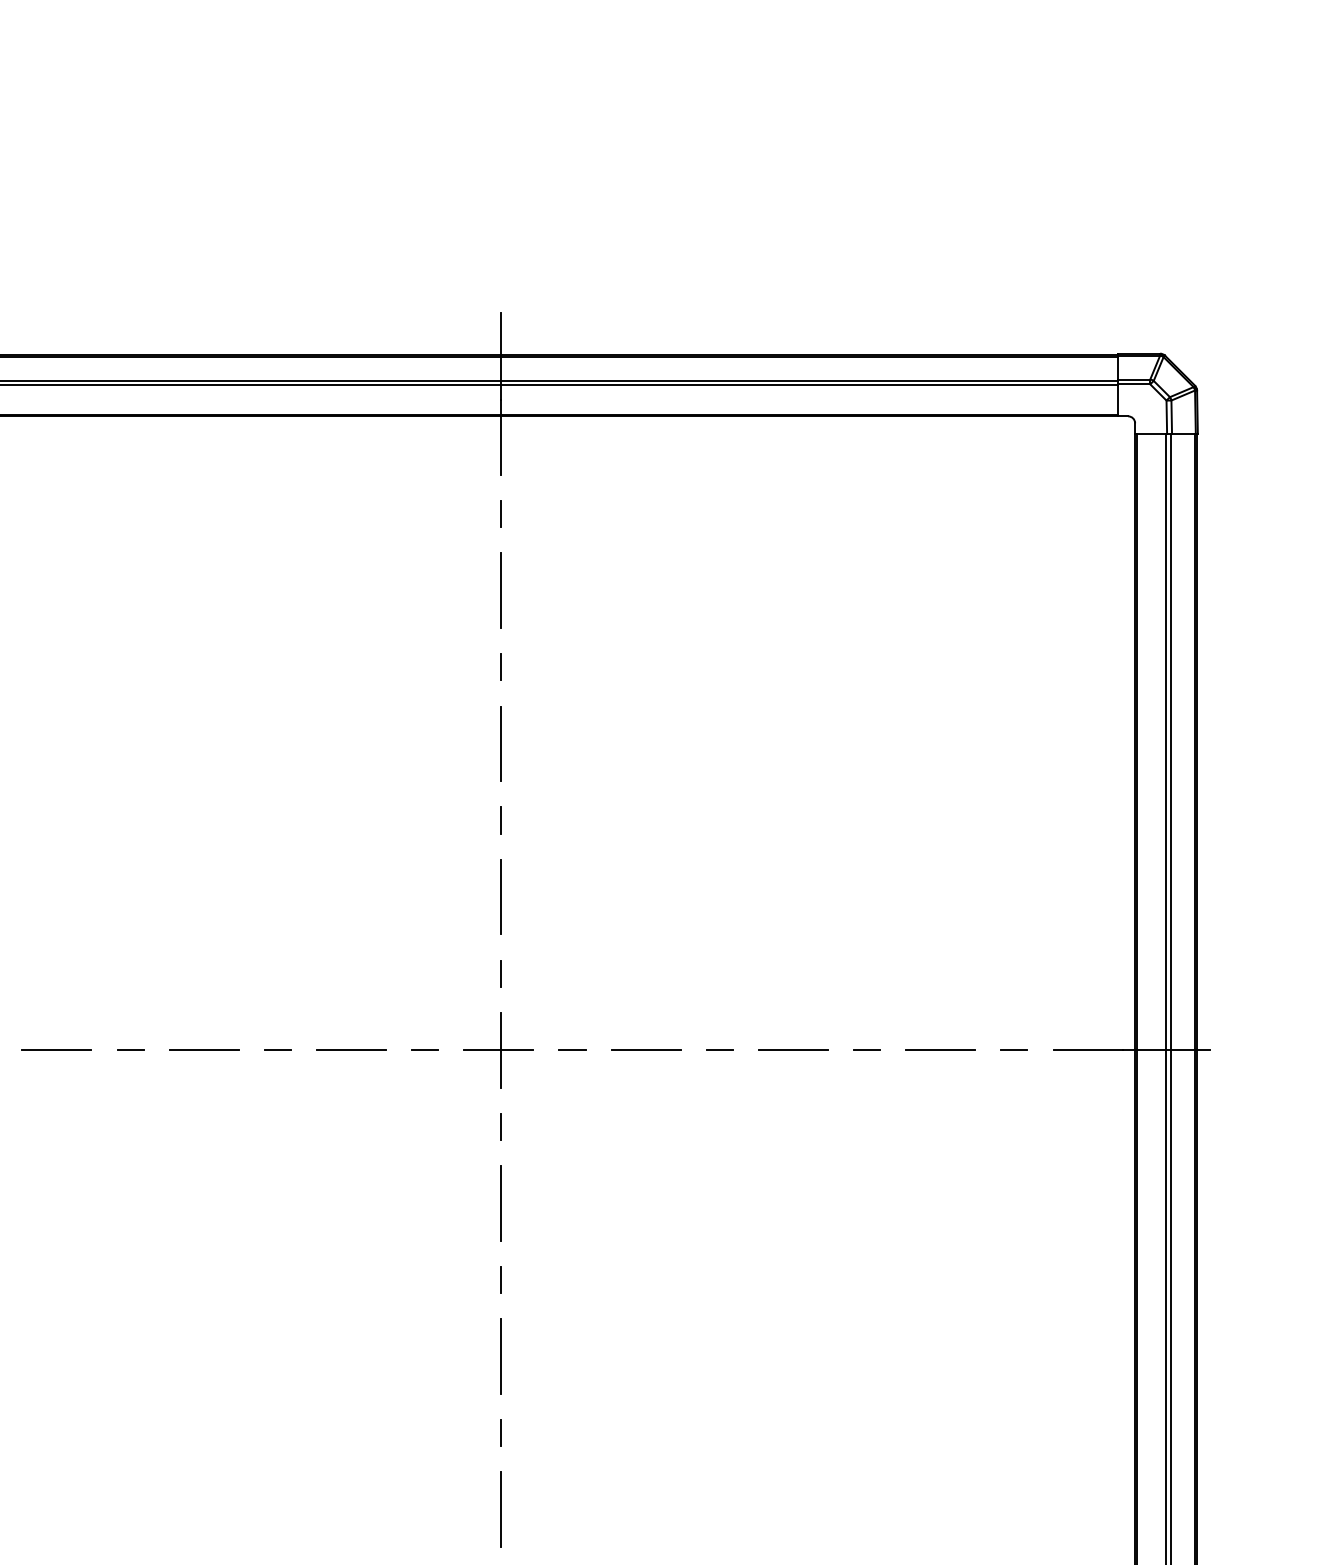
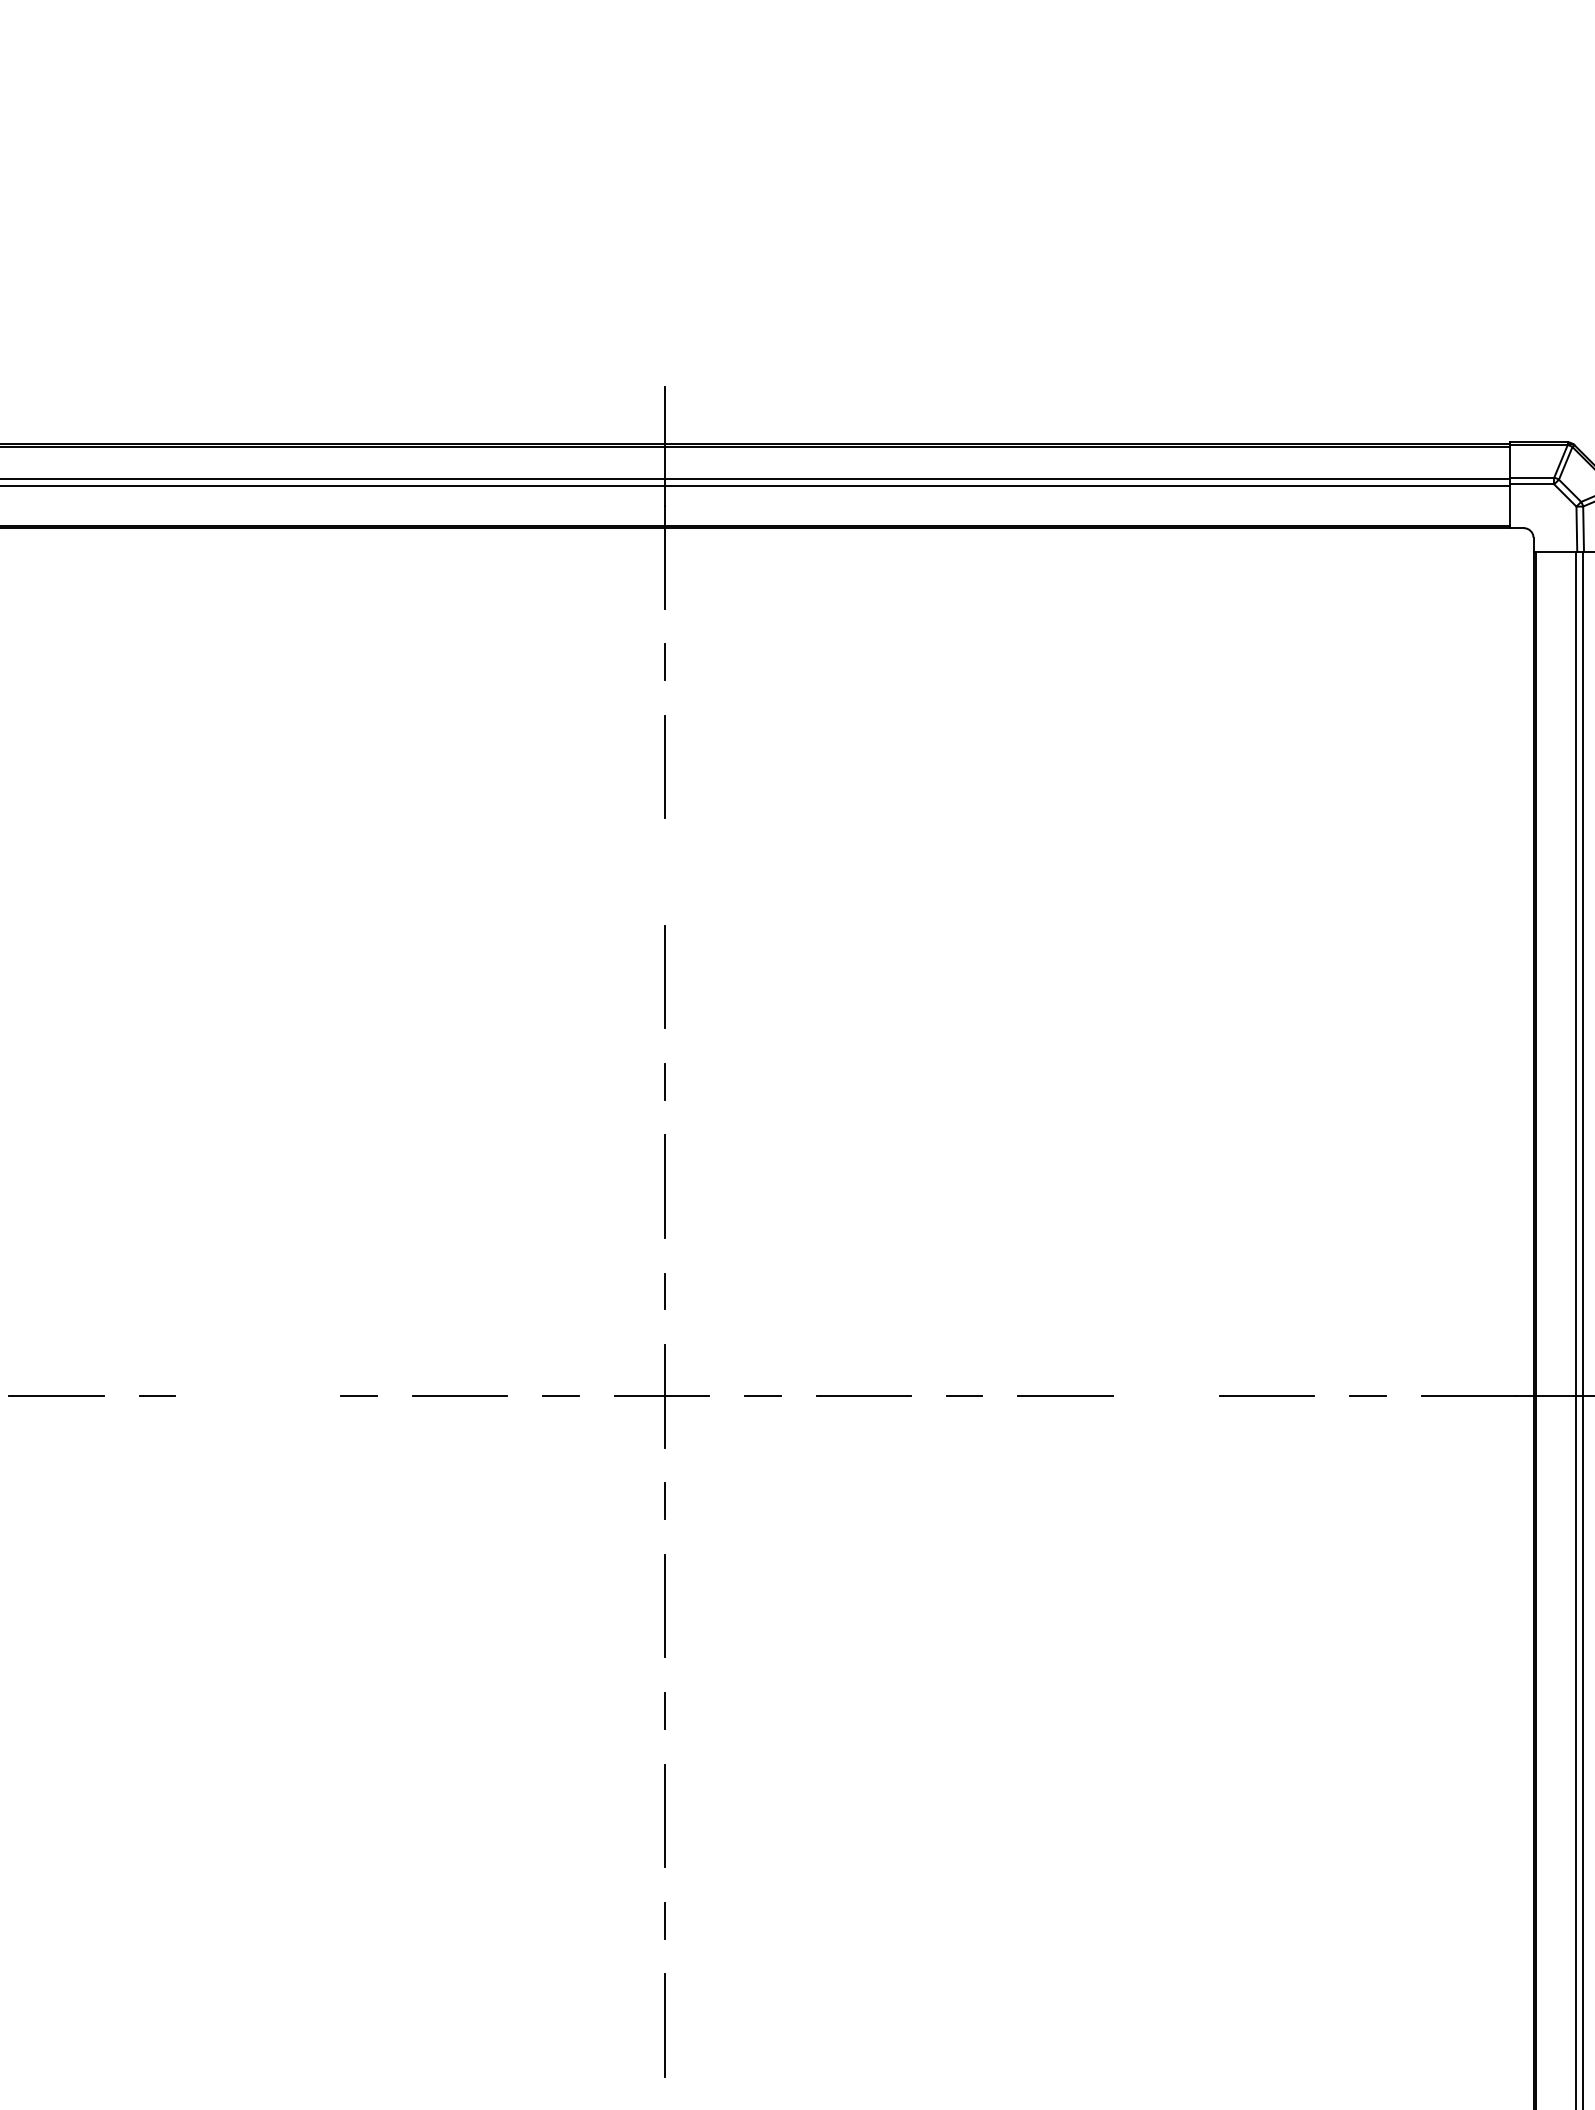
line: (501, 667) -> (665, 872), removed
line: (203, 1050) -> (257, 1396), removed
line: (867, 1050) -> (1166, 1396), removed

